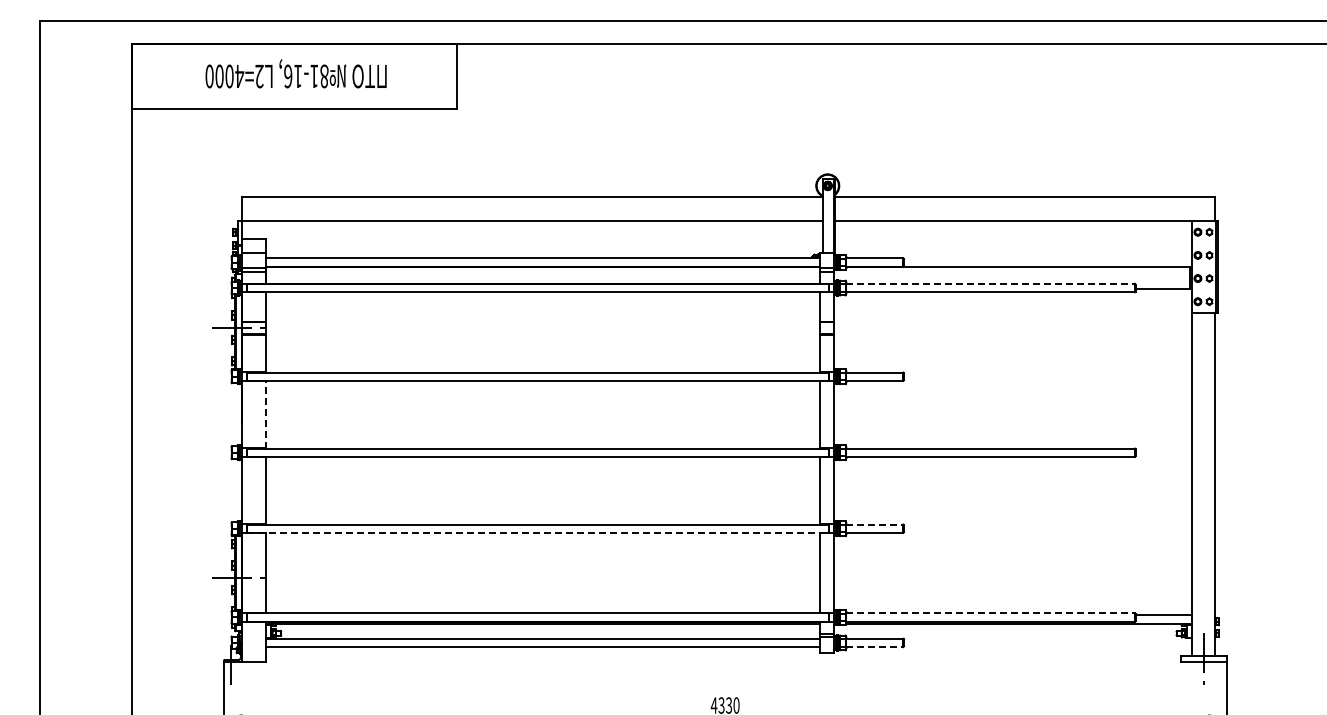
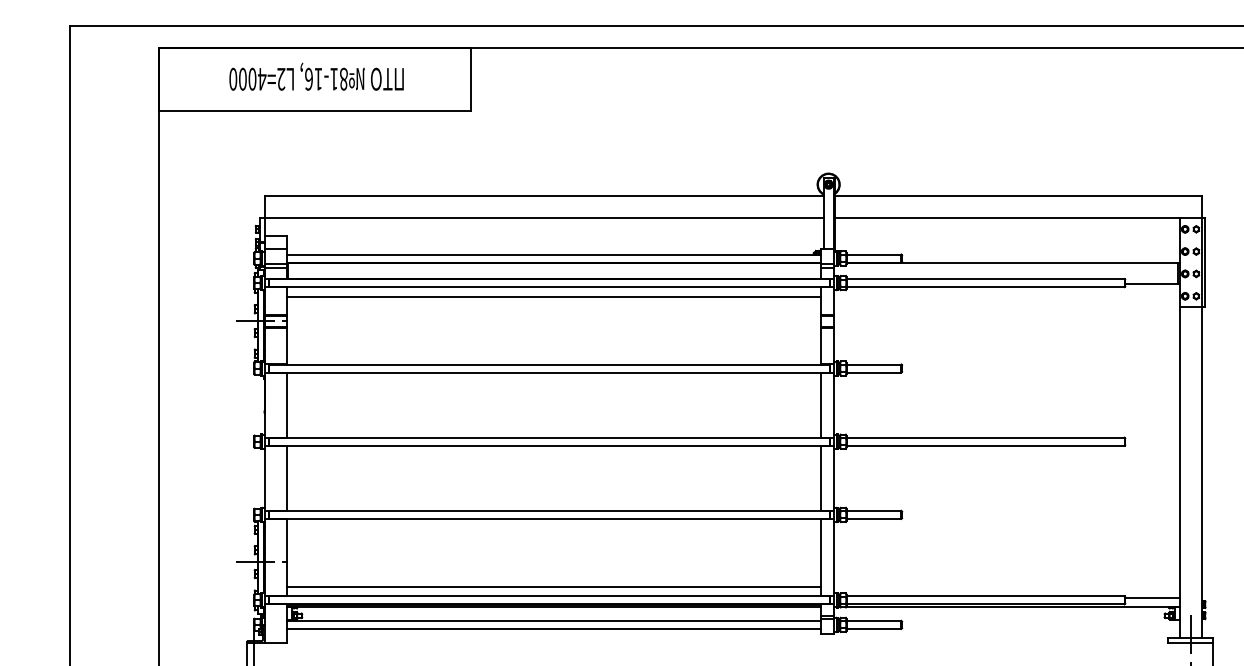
line: (991, 283) -> (986, 278), dashed -> solid
line: (542, 302) -> (553, 296), added
line: (265, 414) -> (287, 404), dashed -> solid
line: (875, 524) -> (874, 510), dashed -> solid
line: (538, 532) -> (550, 518), dashed -> solid
line: (542, 603) -> (553, 586), added
line: (991, 613) -> (986, 596), dashed -> solid
line: (875, 647) -> (874, 629), dashed -> solid

